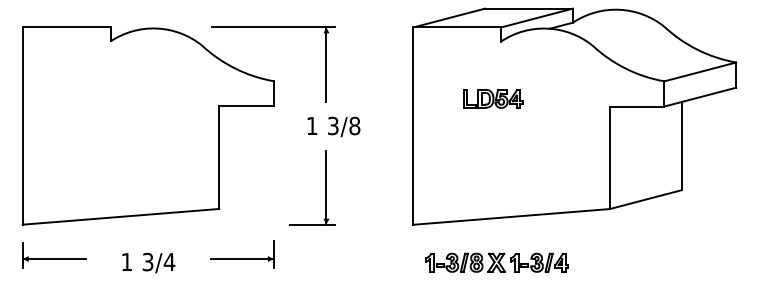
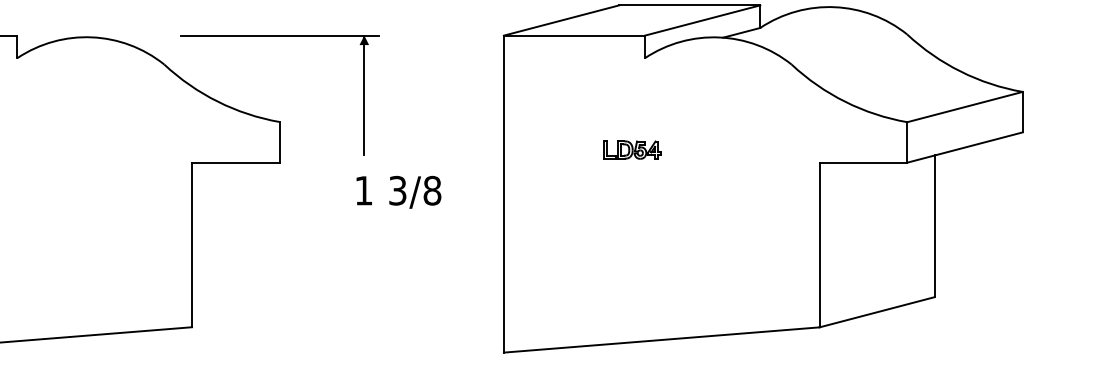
part: (493, 98) -> (632, 149), size x0.6
text: (333, 126) -> (398, 191), moved
part: (325, 187) -> (362, 292), removed

